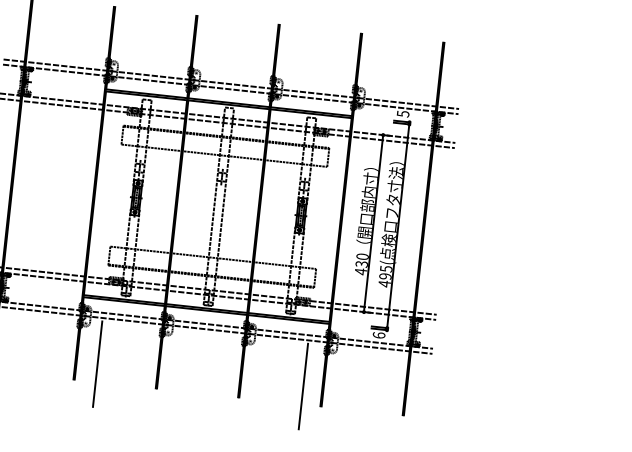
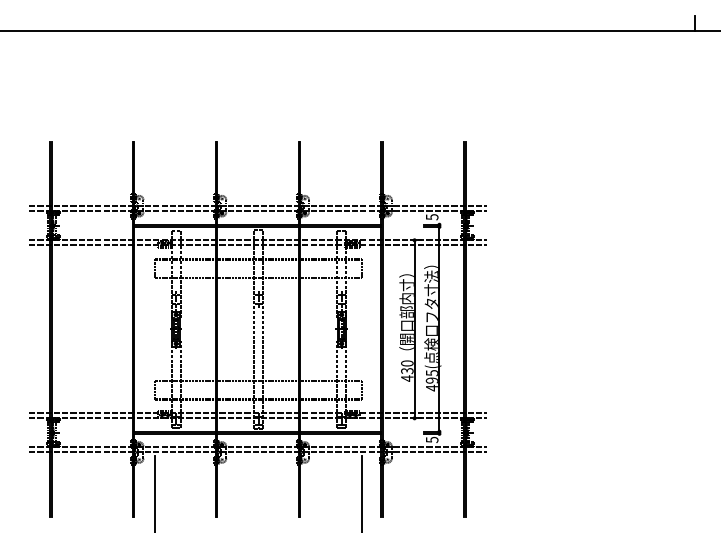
text: (378, 334) -> (431, 439), 6 -> 5

